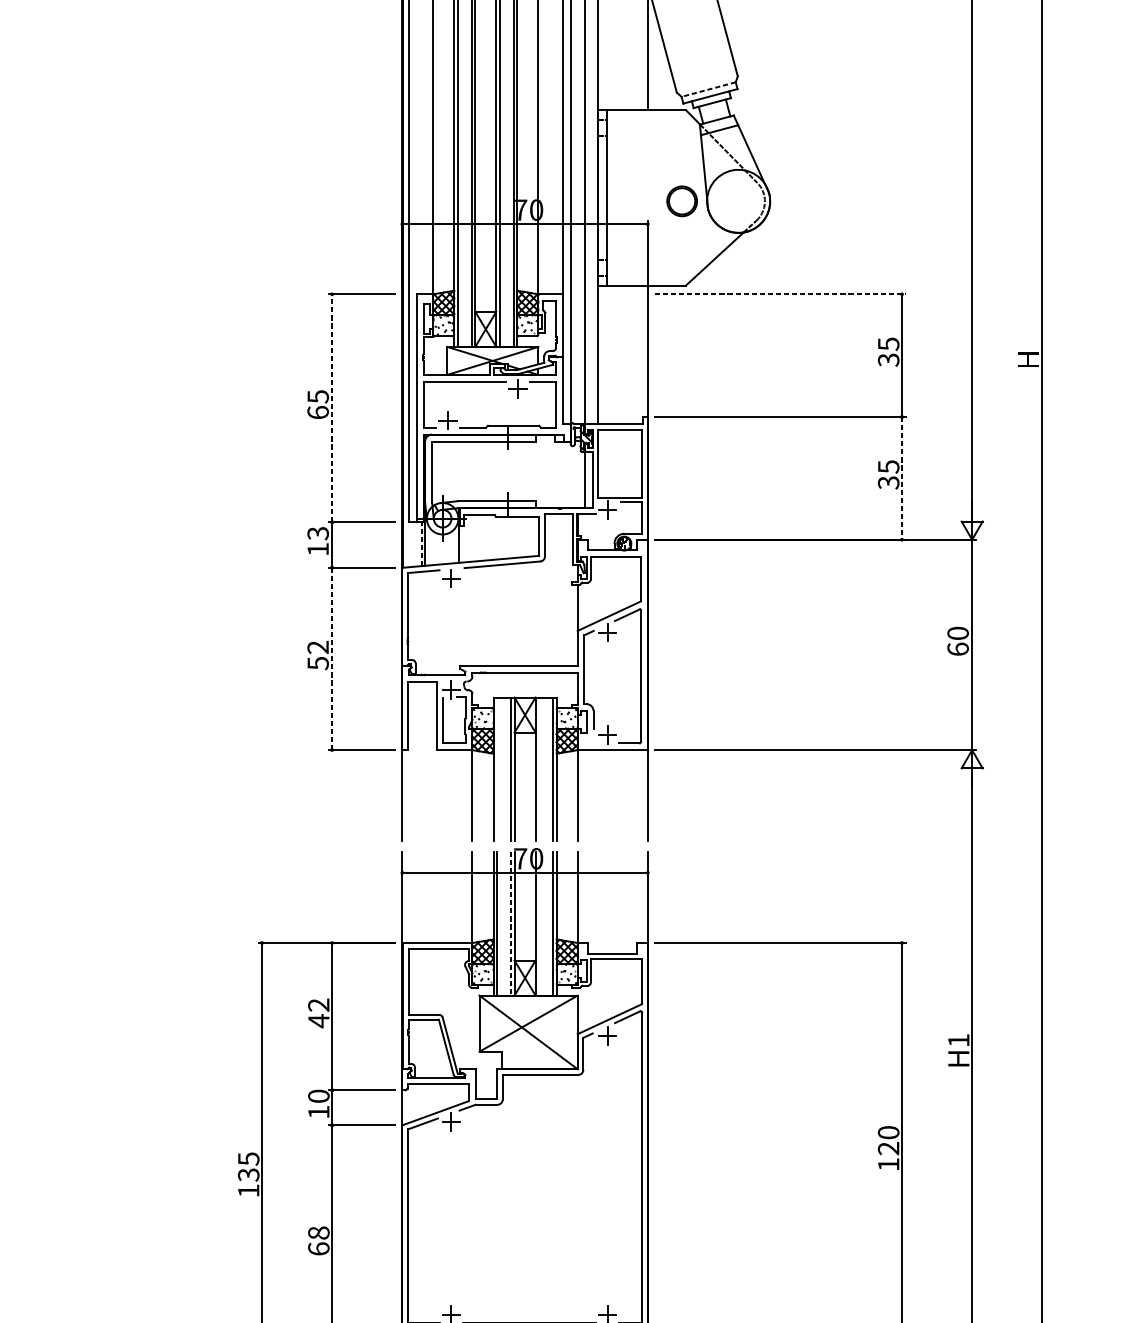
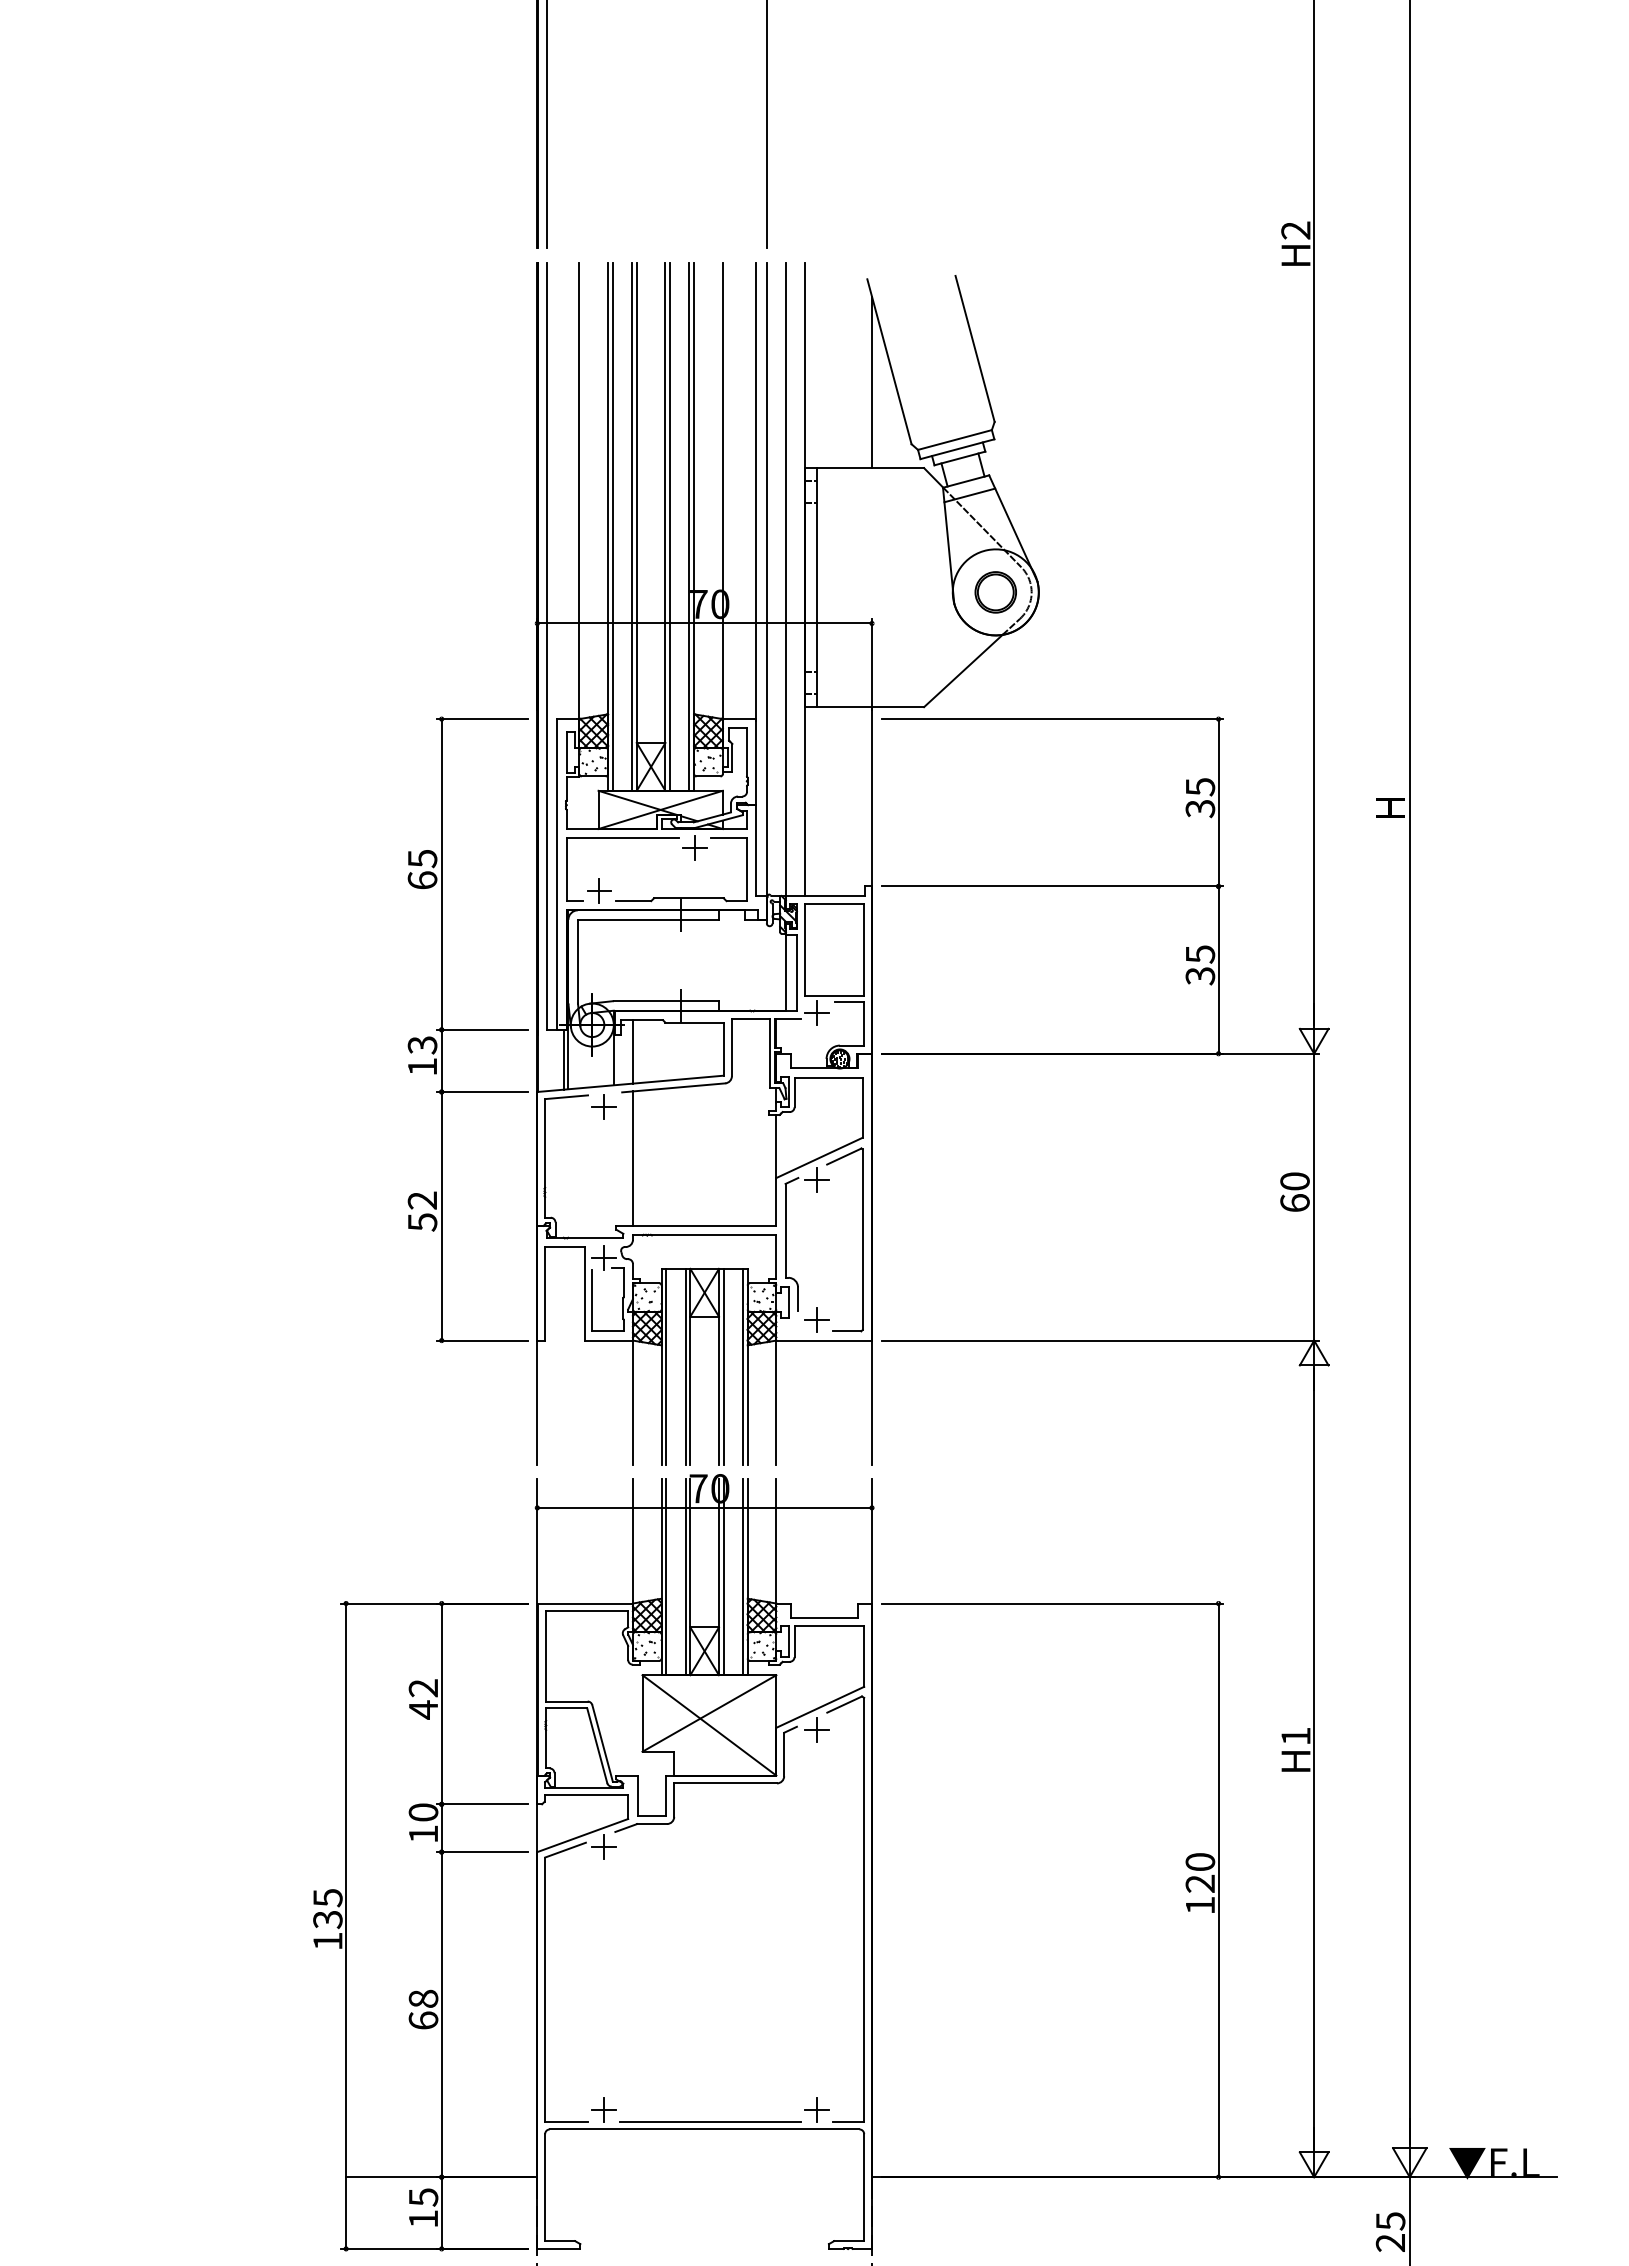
line: (708, 89) -> (954, 440), dashed -> solid
part: (681, 201) -> (995, 592), moved
line: (780, 294) -> (1052, 719), dashed -> solid
line: (332, 407) -> (441, 873), dashed -> solid
line: (901, 478) -> (1218, 970), dashed -> solid
line: (472, 538) -> (632, 1051), added
line: (421, 543) -> (563, 1059), dashed -> solid
line: (472, 616) -> (632, 1158), added
line: (332, 658) -> (441, 1215), dashed -> solid
line: (497, 769) -> (666, 1366), added
line: (538, 769) -> (723, 1366), added
line: (511, 923) -> (685, 1577), dashed -> solid
line: (538, 923) -> (723, 1577), added

